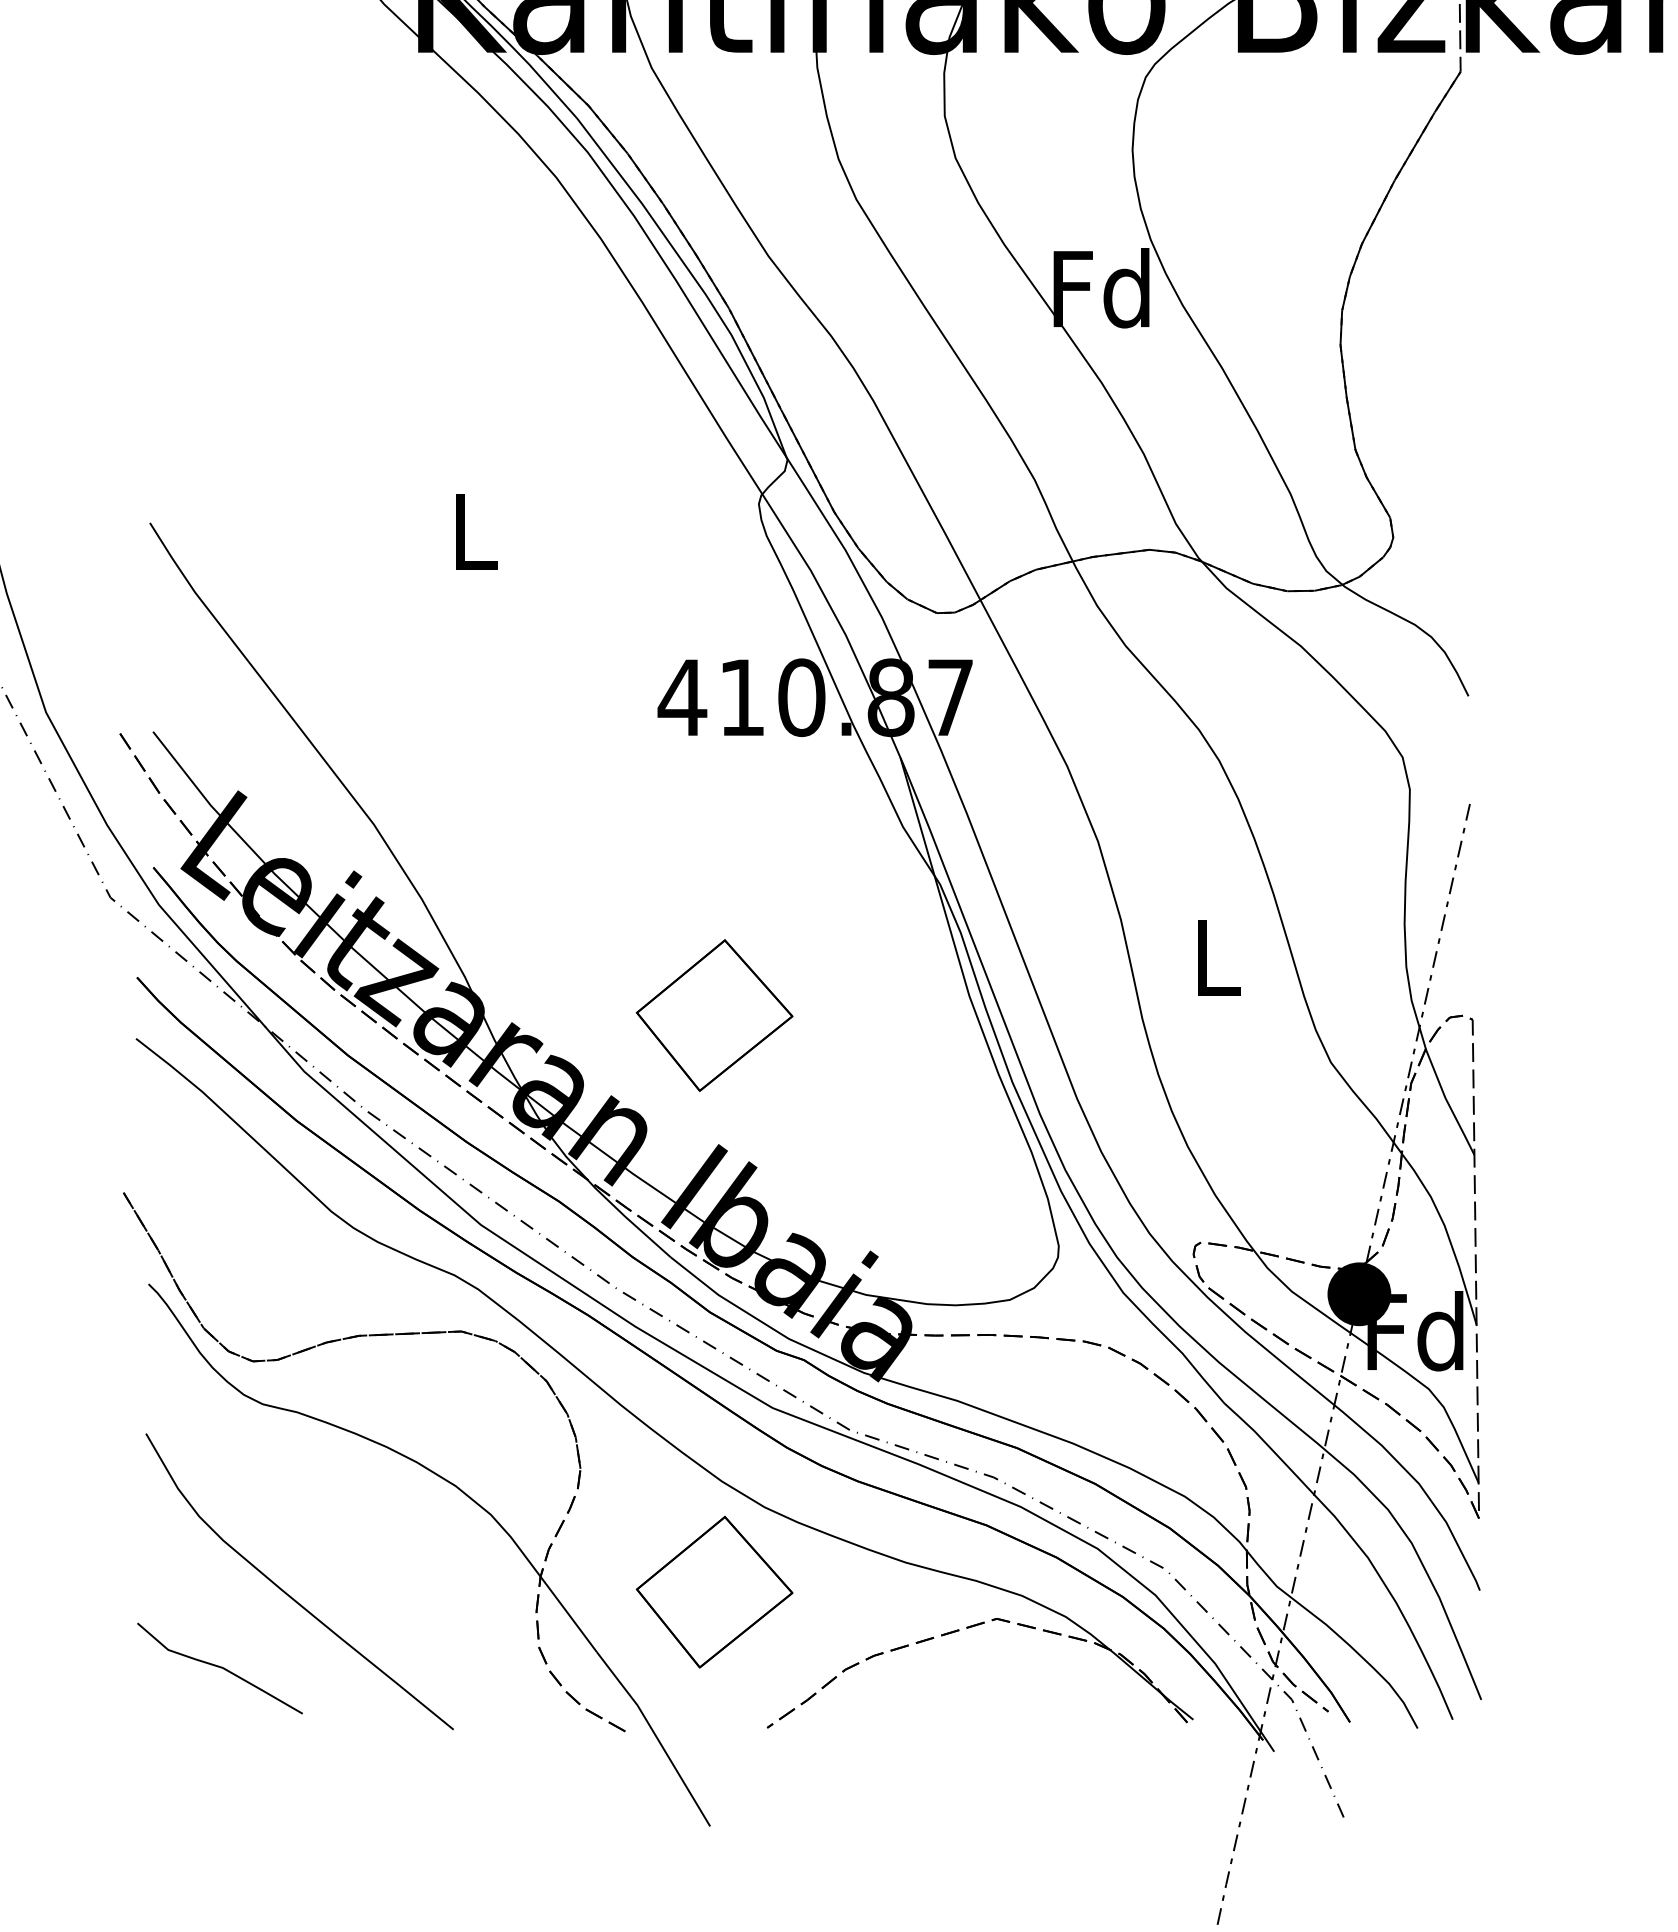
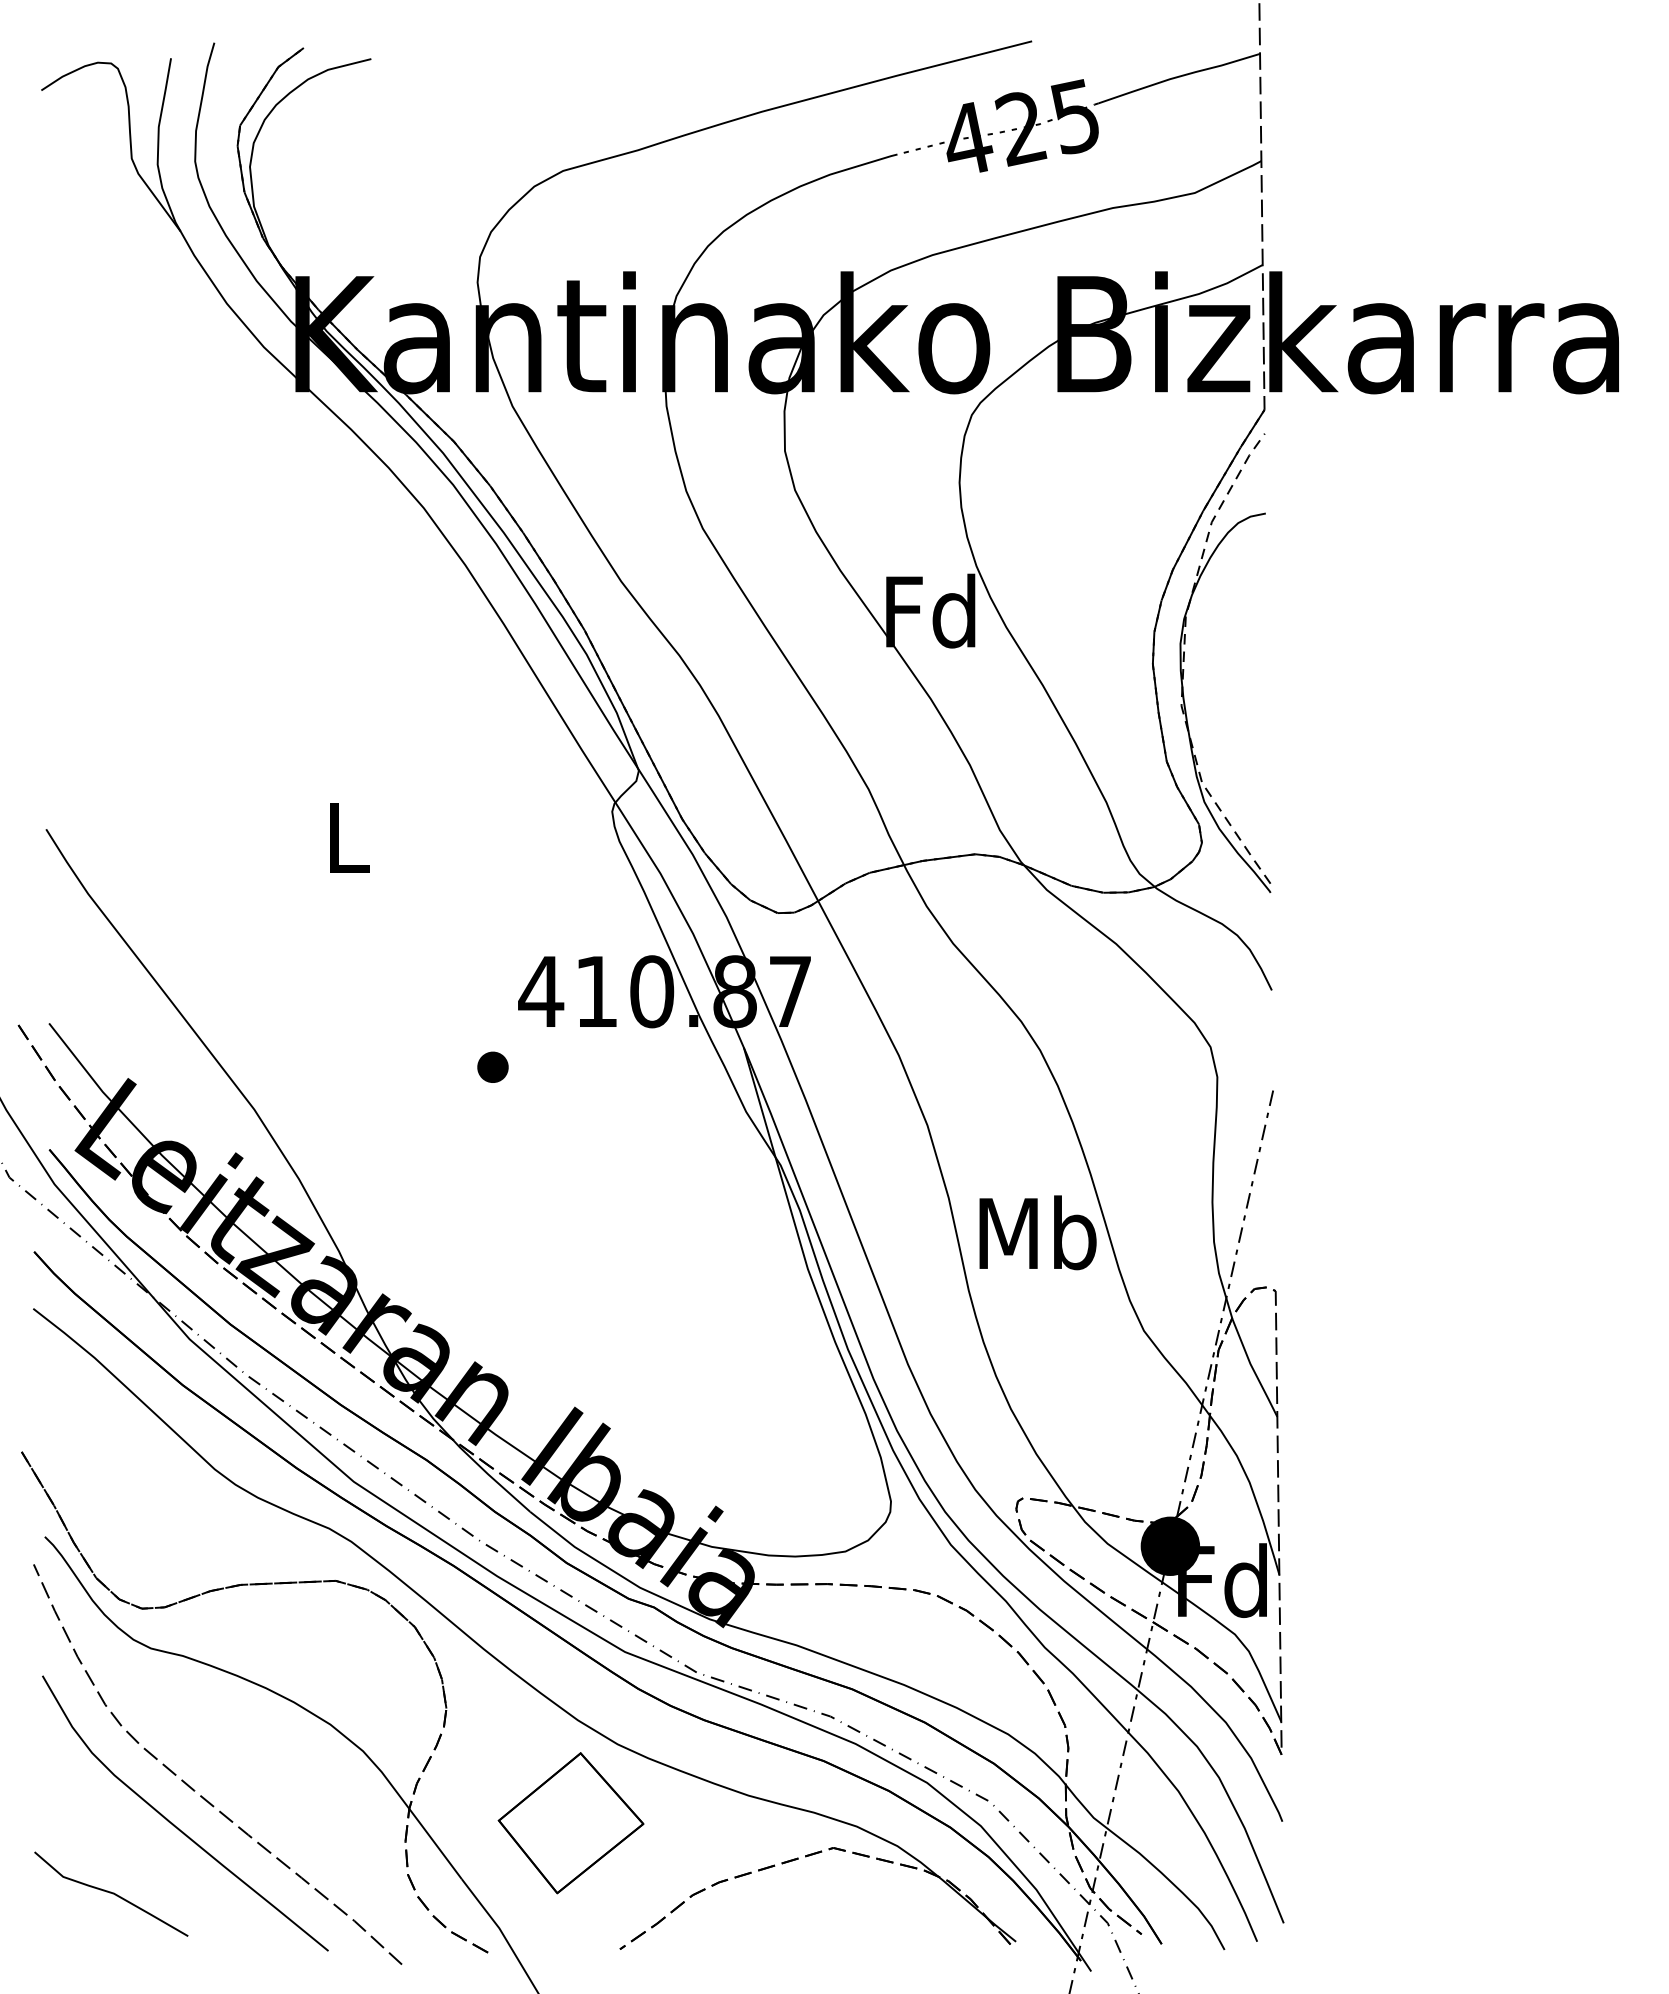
part: (1374, 342) -> (1184, 661), added
part: (630, 778) -> (492, 1066), added
text: (1216, 956) -> (1037, 1232), L -> Mb
part: (714, 1015) -> (570, 1287), removed
curve: (308, 1554) -> (193, 1788), added

